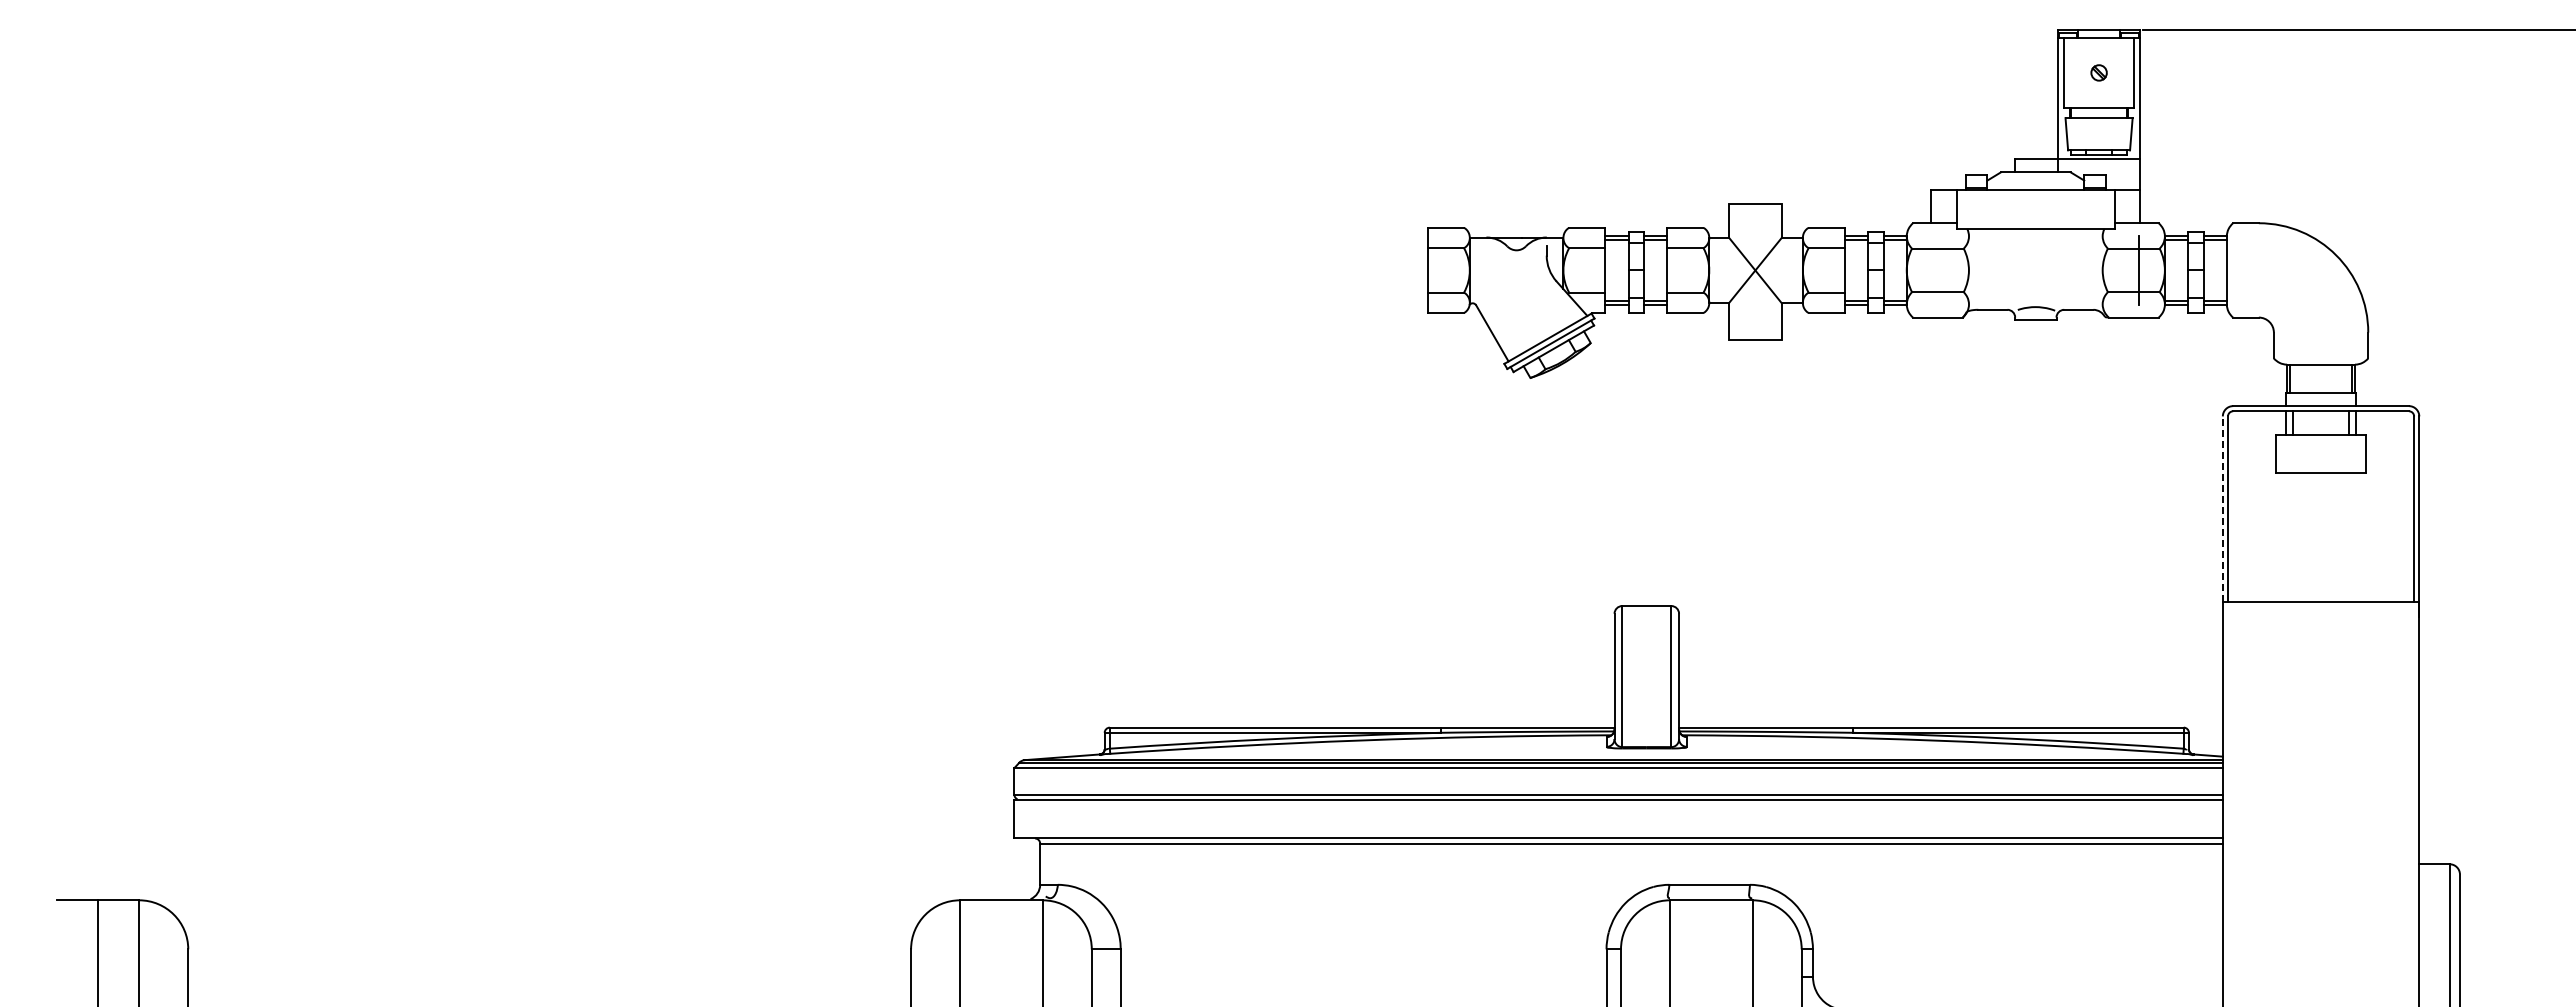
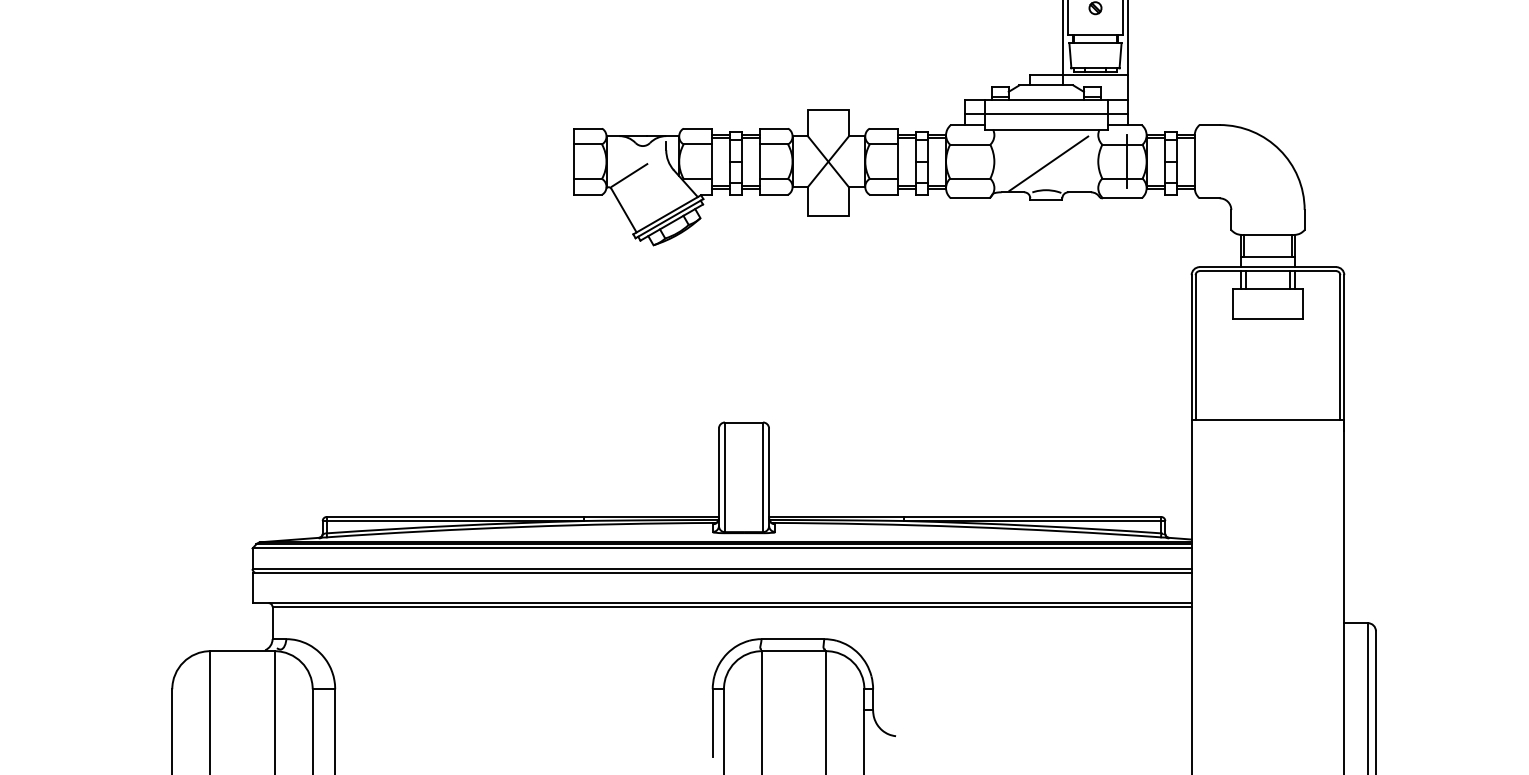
line: (2035, 208) -> (1046, 113), added
line: (2038, 273) -> (1048, 164), added
line: (1499, 287) -> (629, 174), added
line: (2222, 509) -> (1191, 347), dashed -> solid

